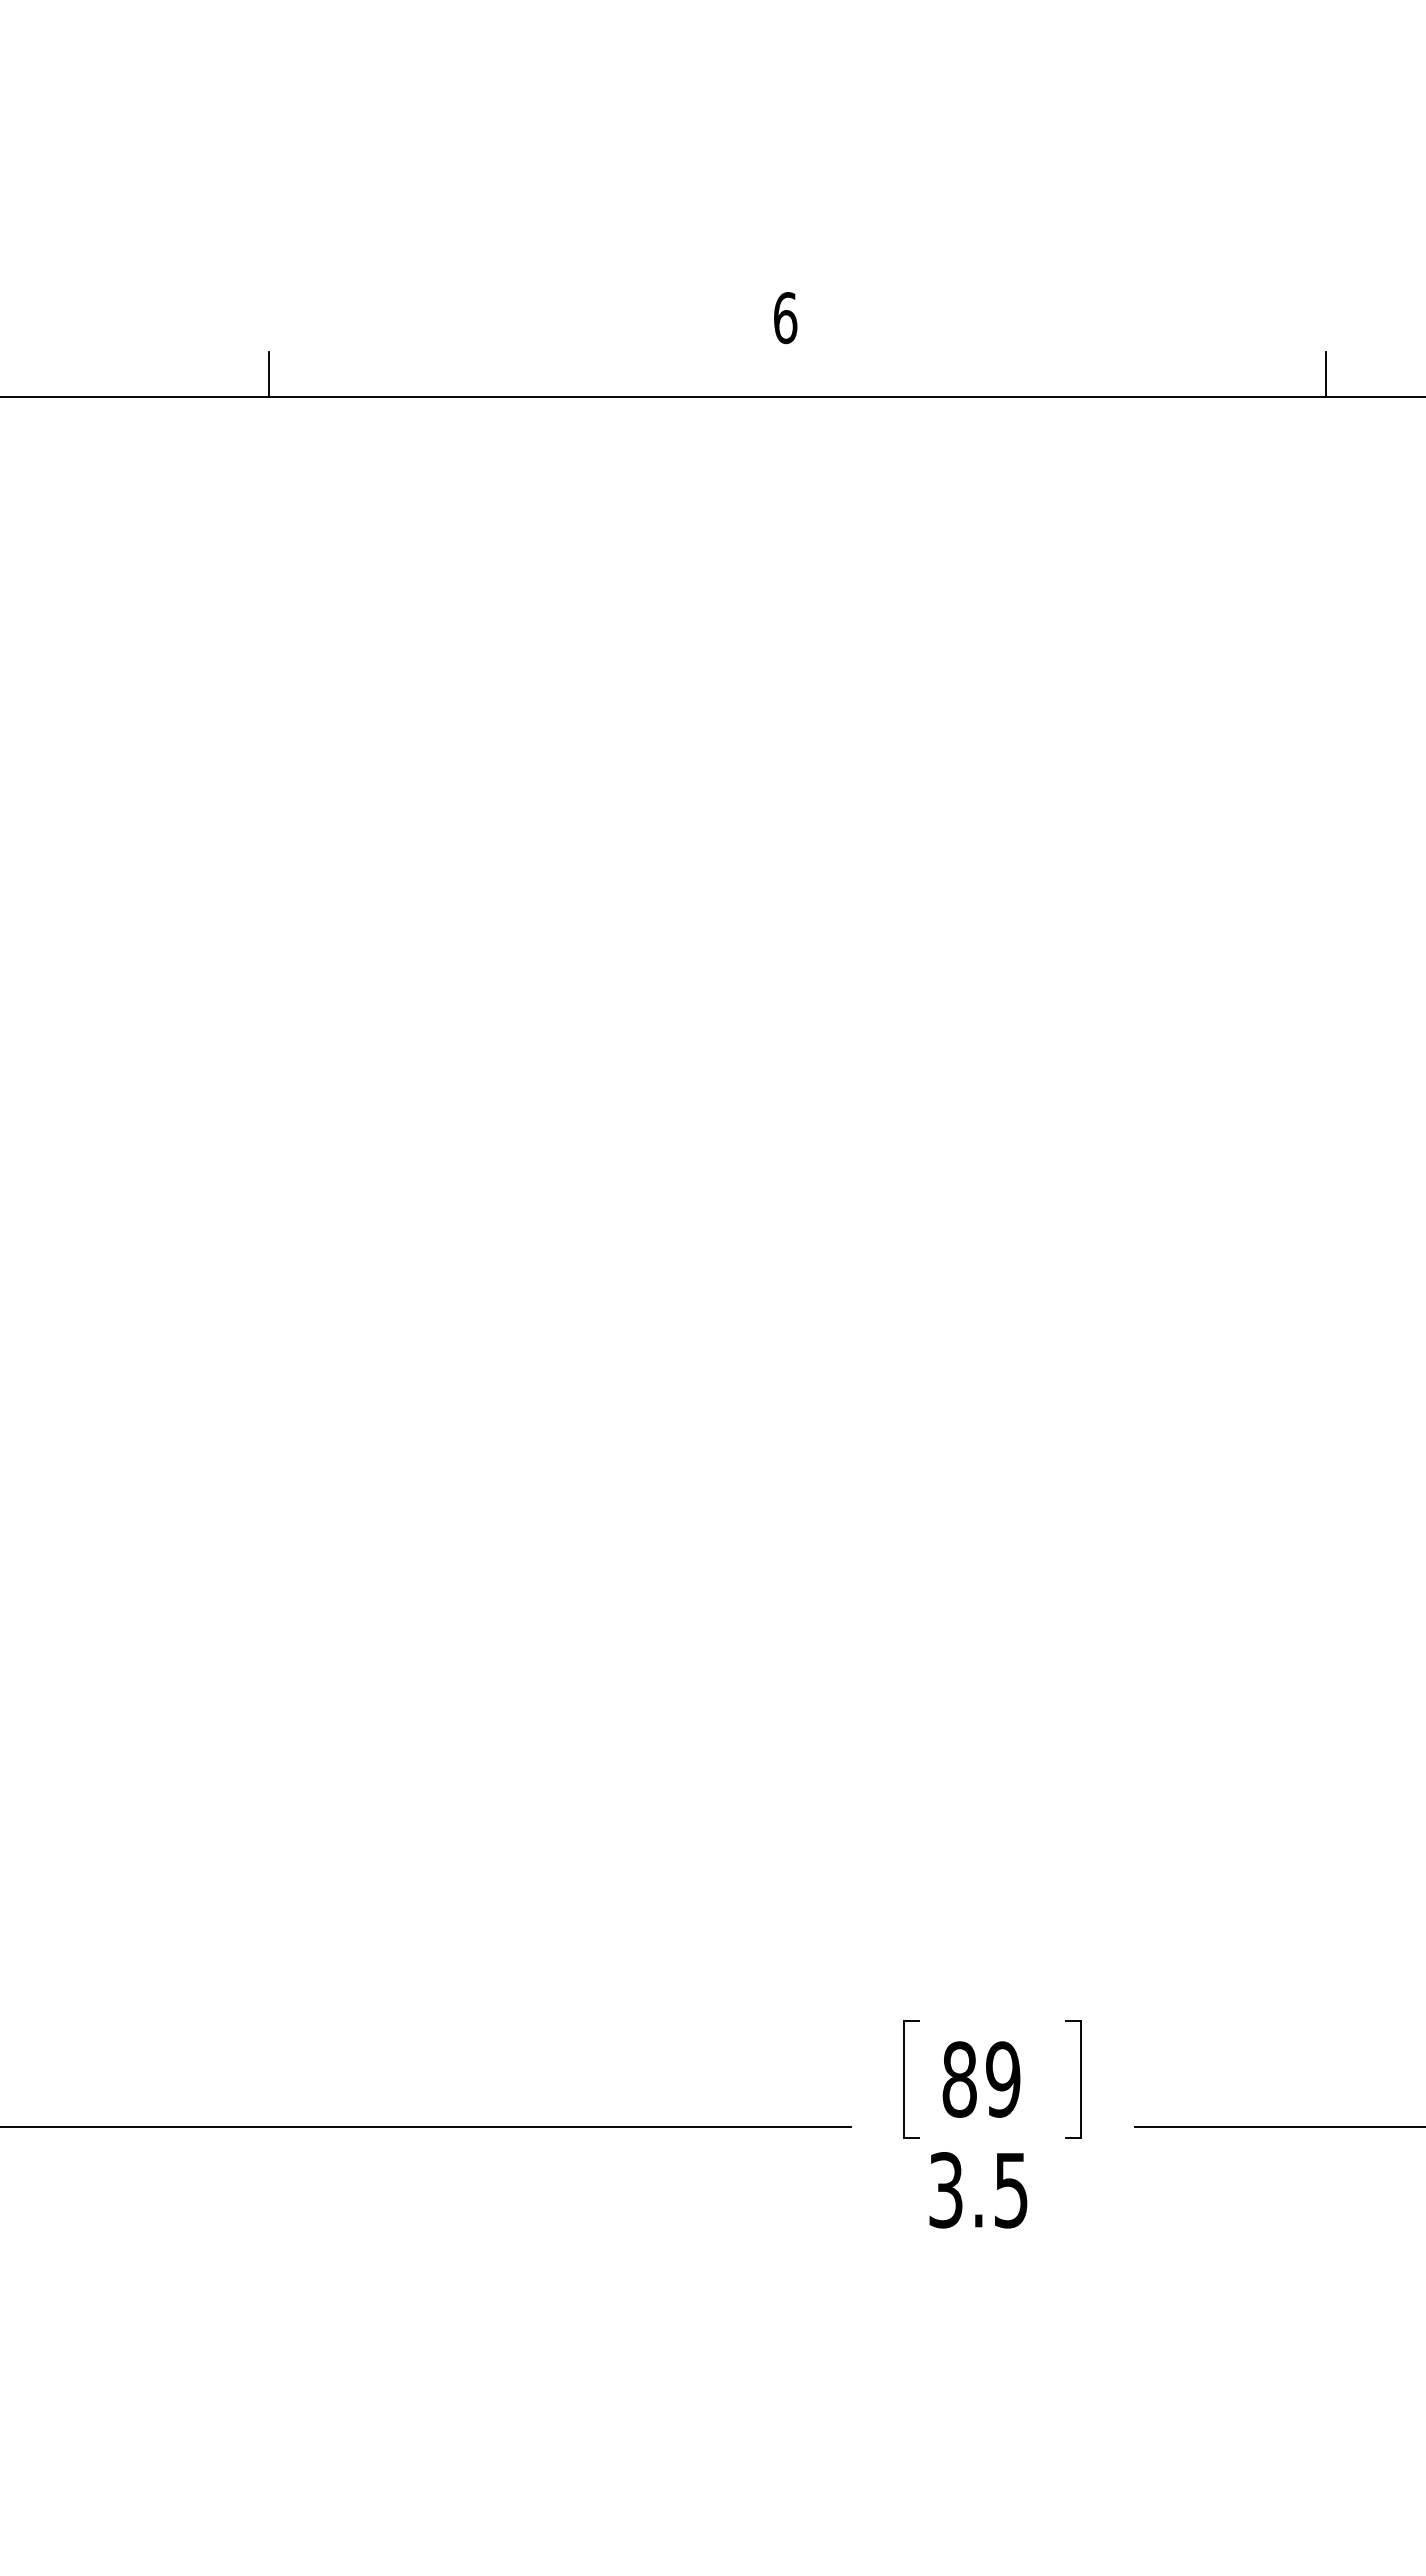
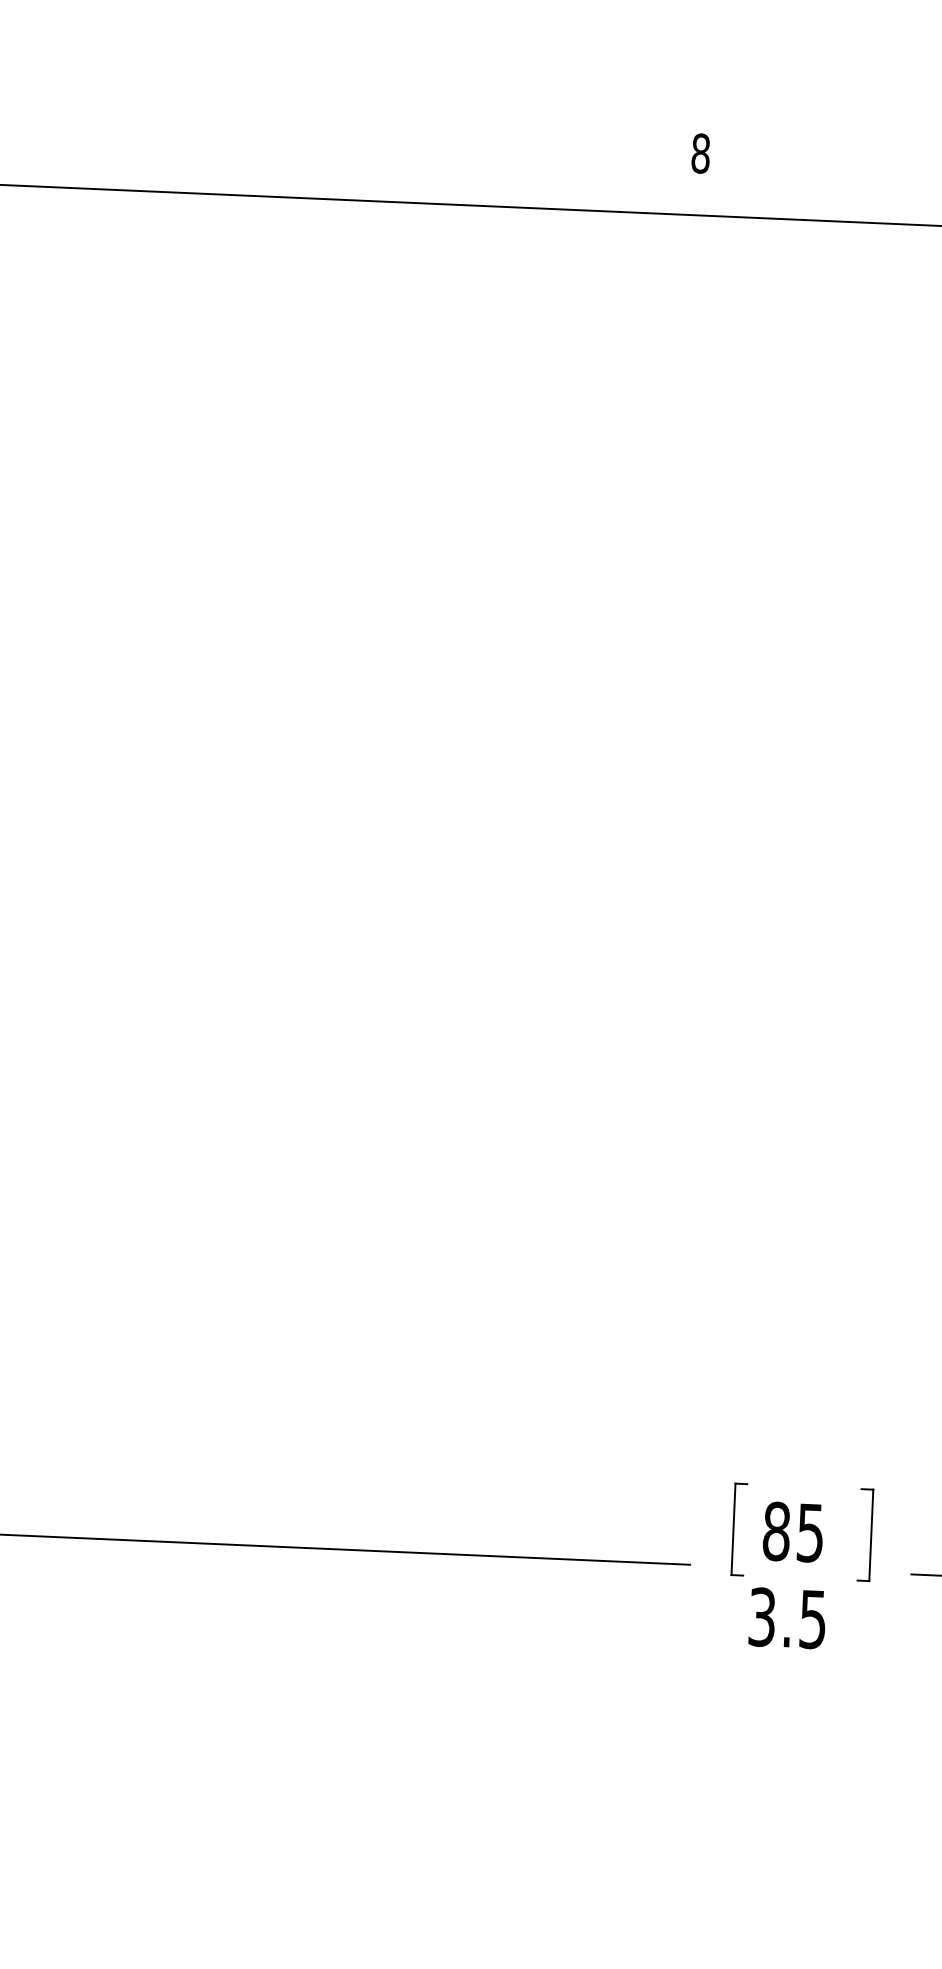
text: (785, 318) -> (700, 153), 6 -> 8
line: (268, 374) -> (296, 180), removed
text: (1003, 2079) -> (810, 1532), 89 -> 85

